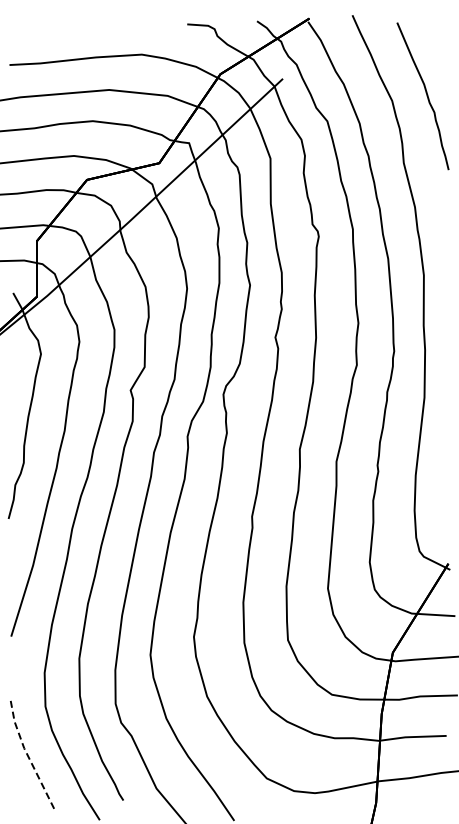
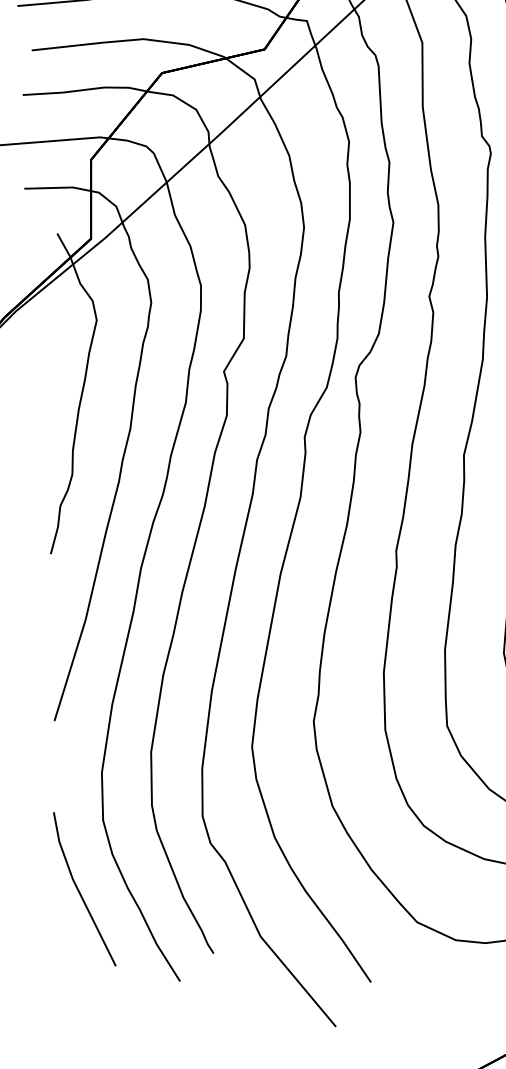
line: (27, 755) -> (77, 889), dashed -> solid

